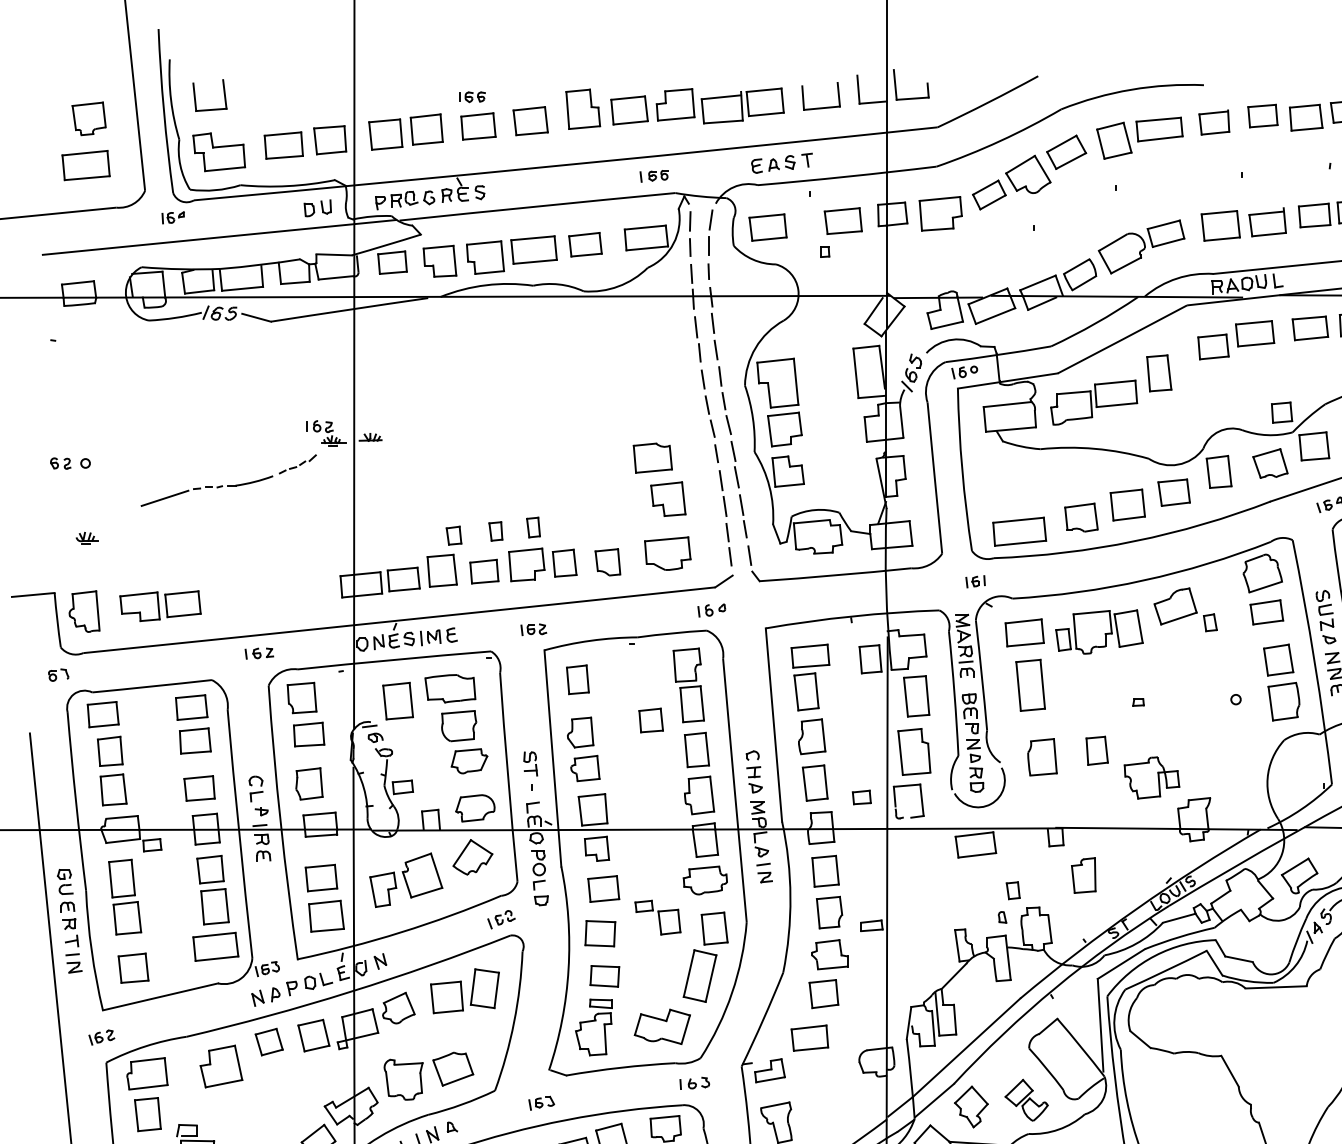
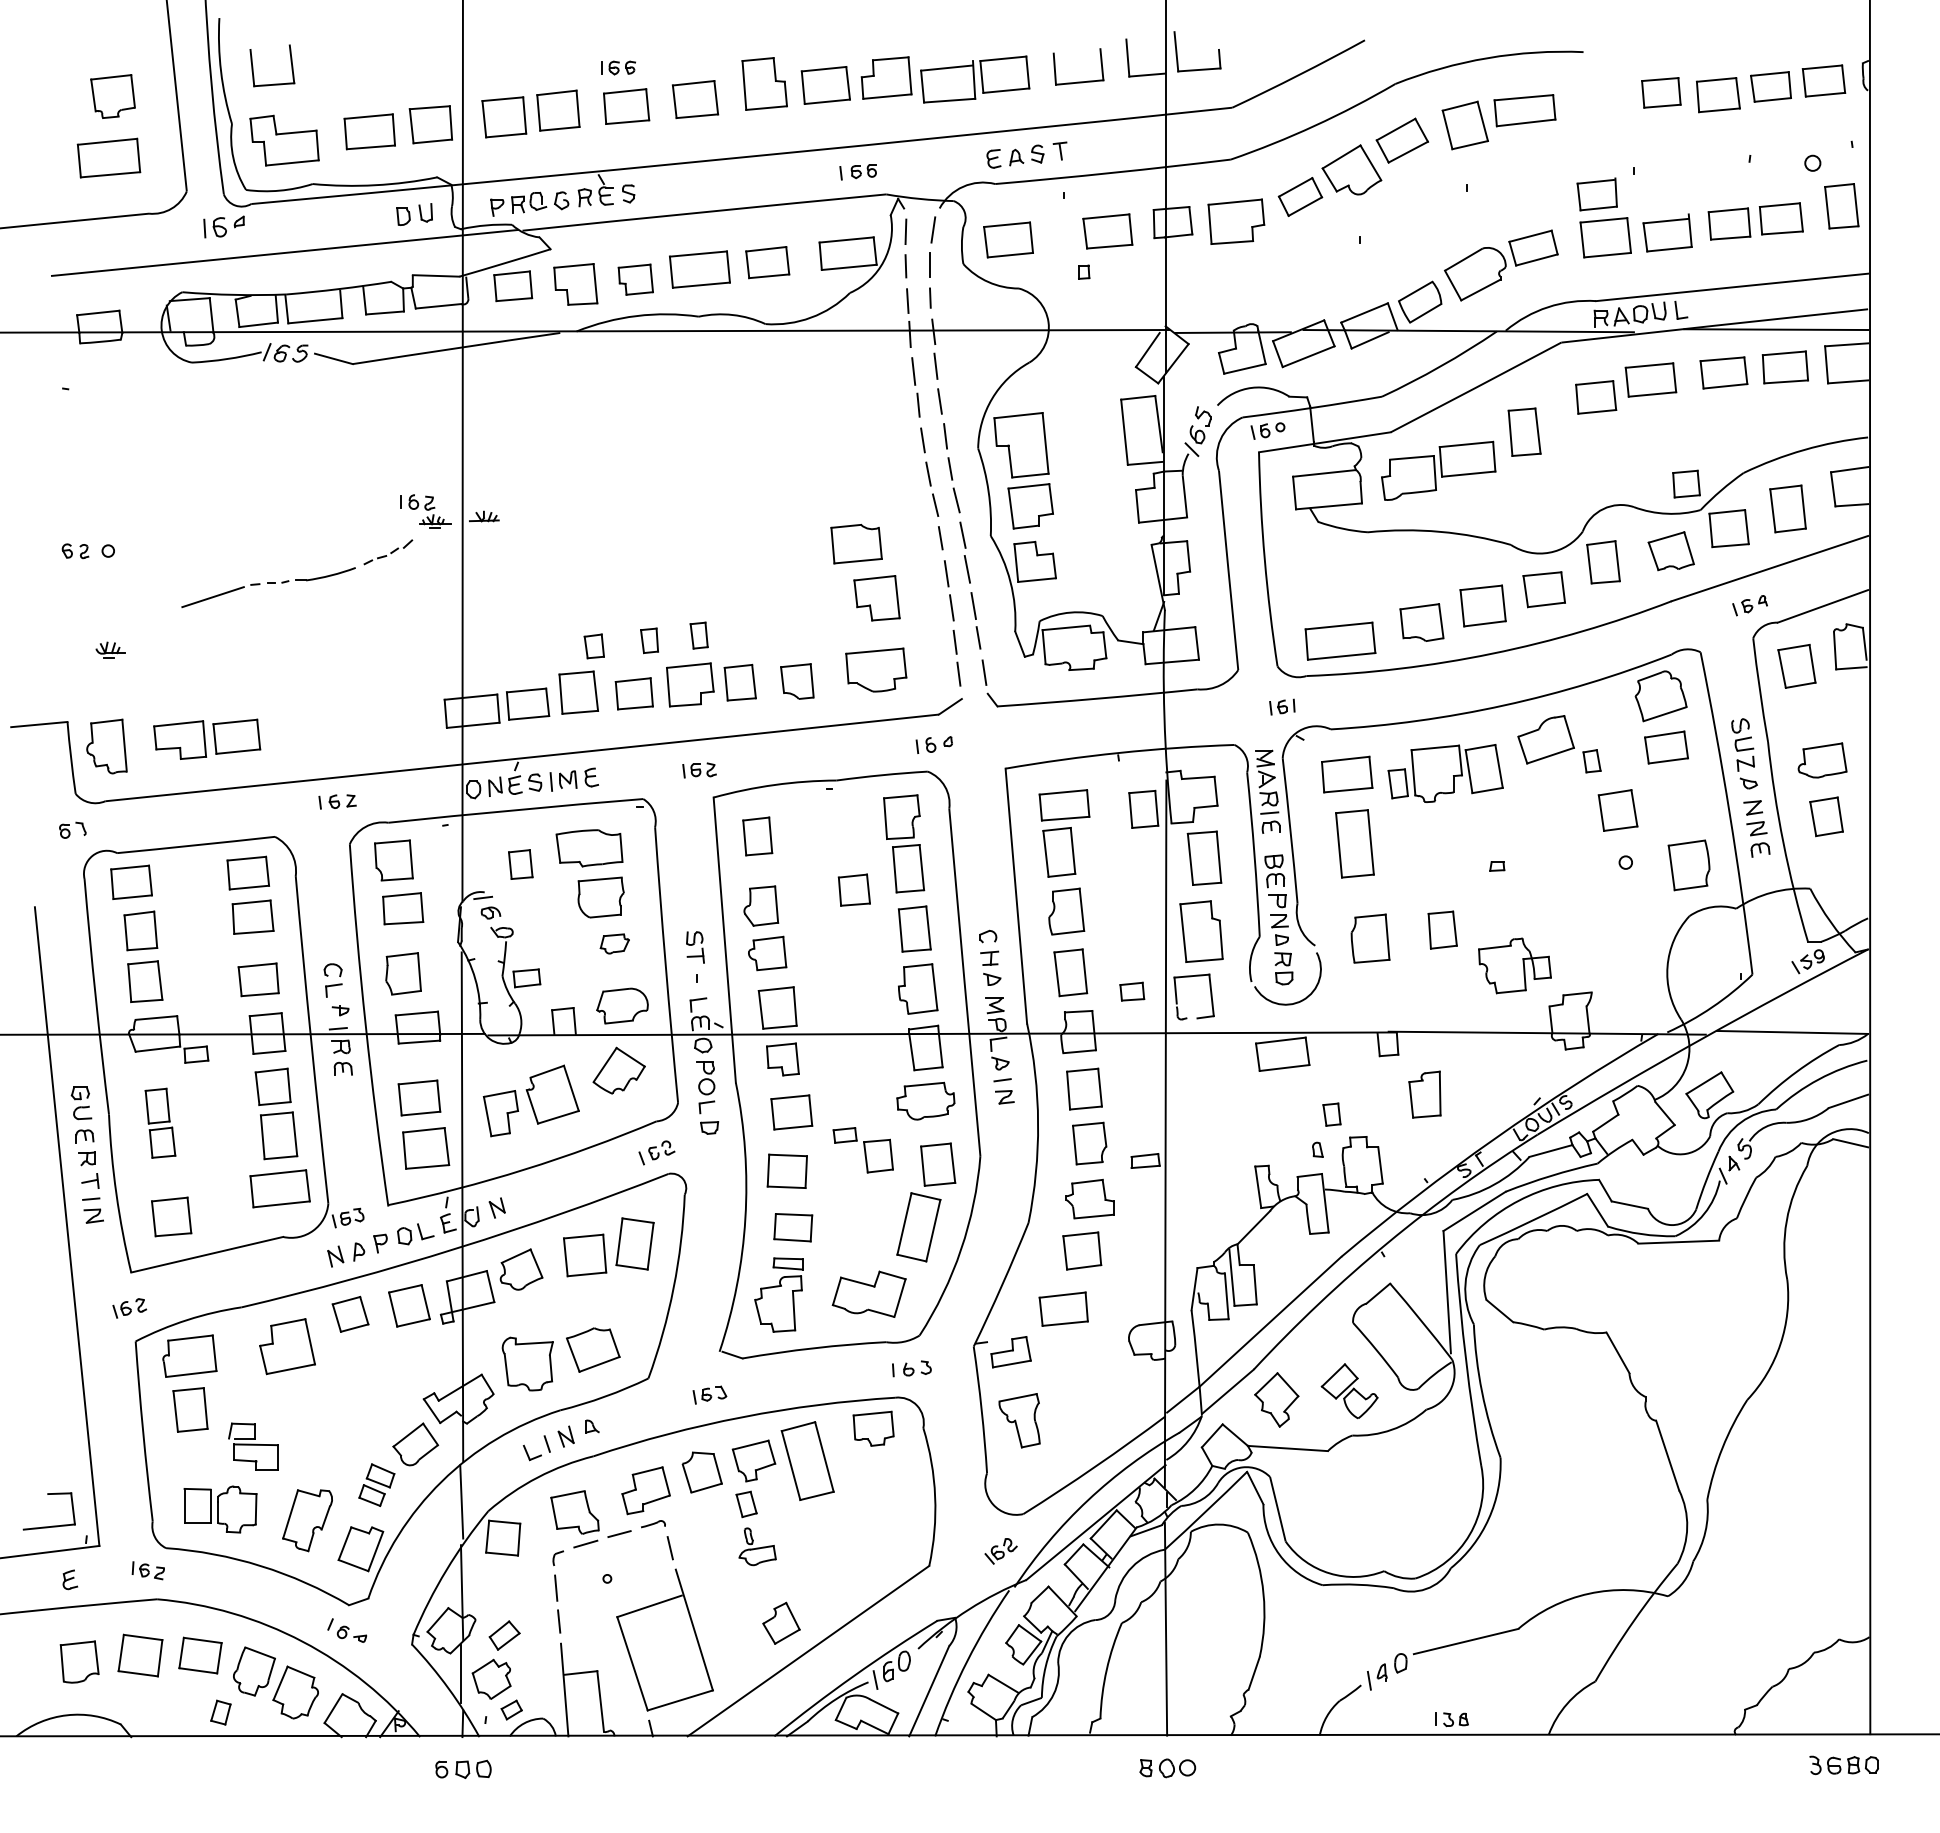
part: (1213, 122) -> (1596, 194), moved
part: (172, 217) -> (223, 226), size x1.4
part: (485, 257) -> (635, 279), size x0.7
part: (1278, 660) -> (1617, 810), moved
part: (398, 701) -> (520, 864), size x0.6
part: (469, 760) -> (614, 943), size x0.6
part: (125, 897) -> (160, 1123), size x0.7

